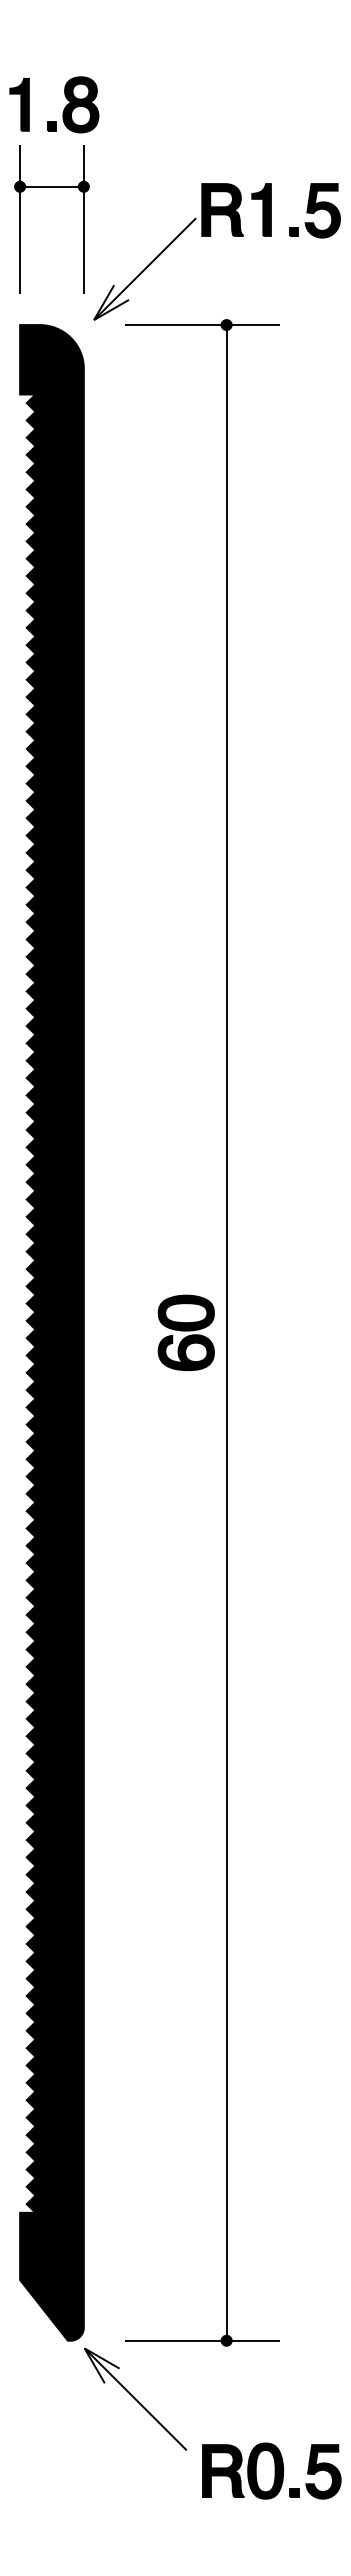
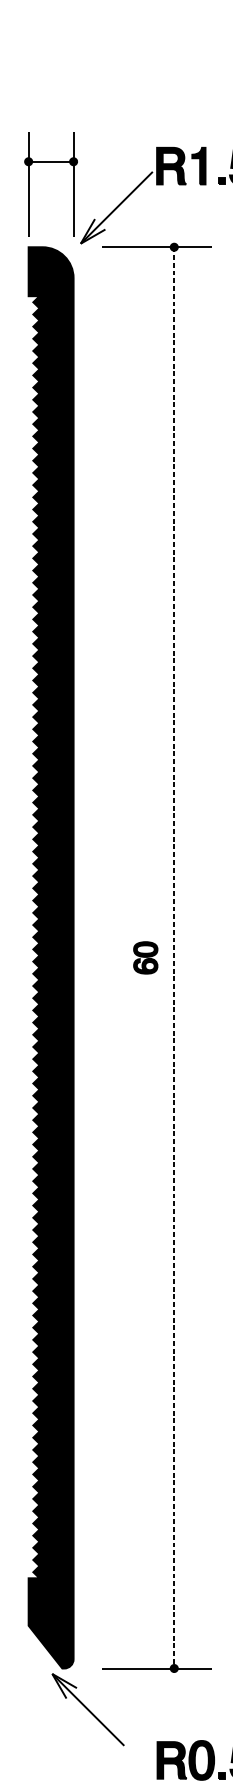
part: (63, 109) -> (59, 95), removed
part: (20, 219) -> (28, 184), moved
part: (185, 1332) -> (145, 957), size x0.6
line: (226, 1332) -> (174, 957), solid -> dashed
part: (135, 2398) -> (88, 1709), moved

